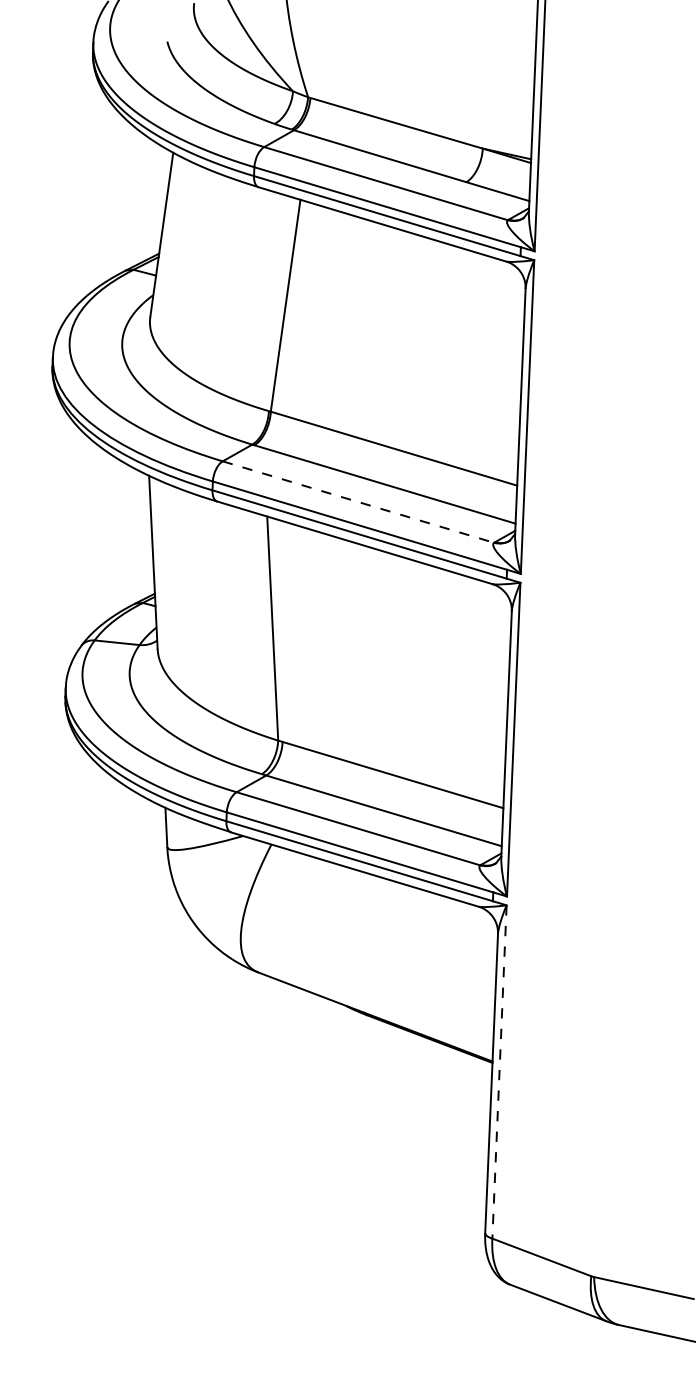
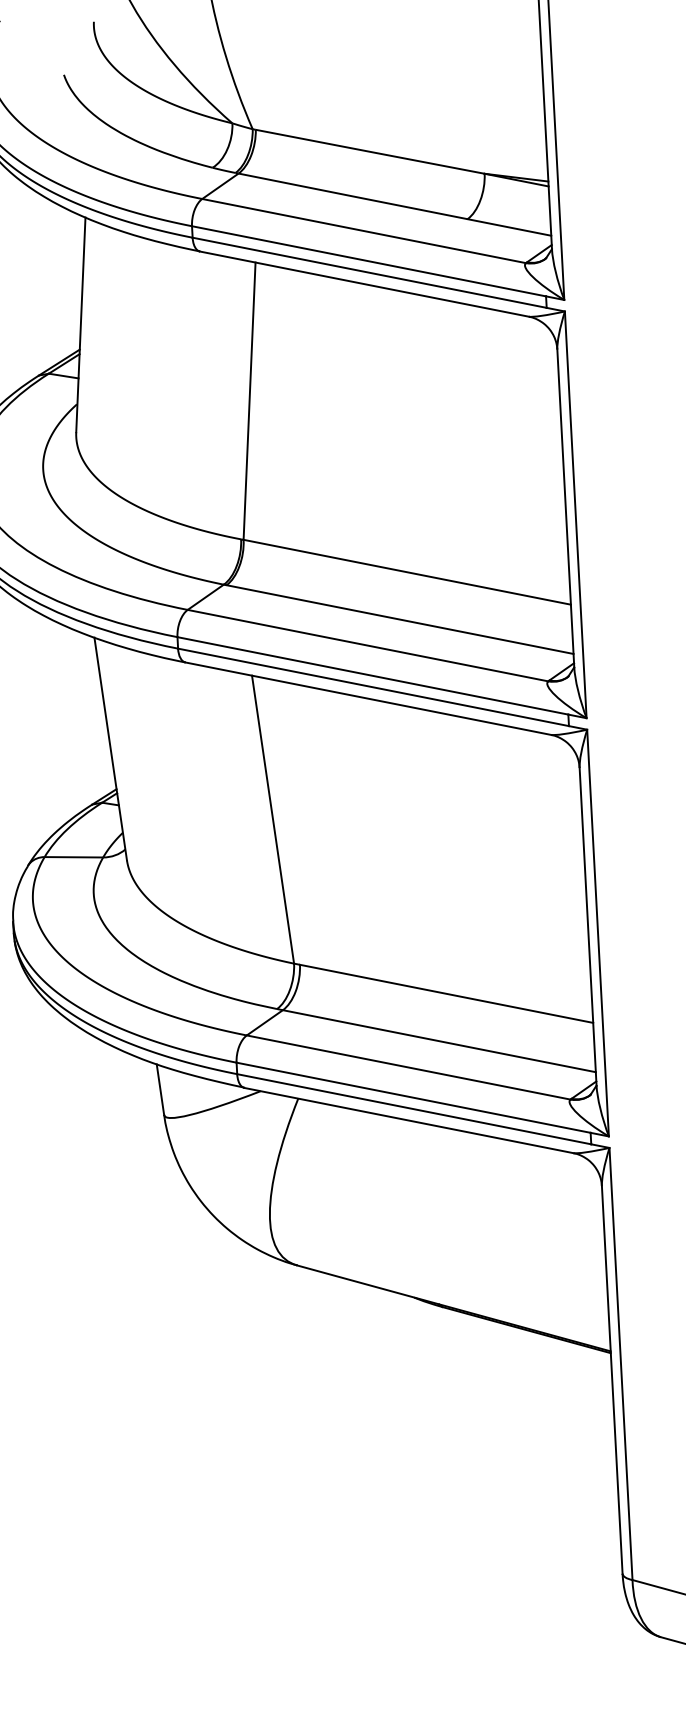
line: (358, 502) -> (368, 646), dashed -> solid
line: (499, 1071) -> (620, 1363), dashed -> solid

